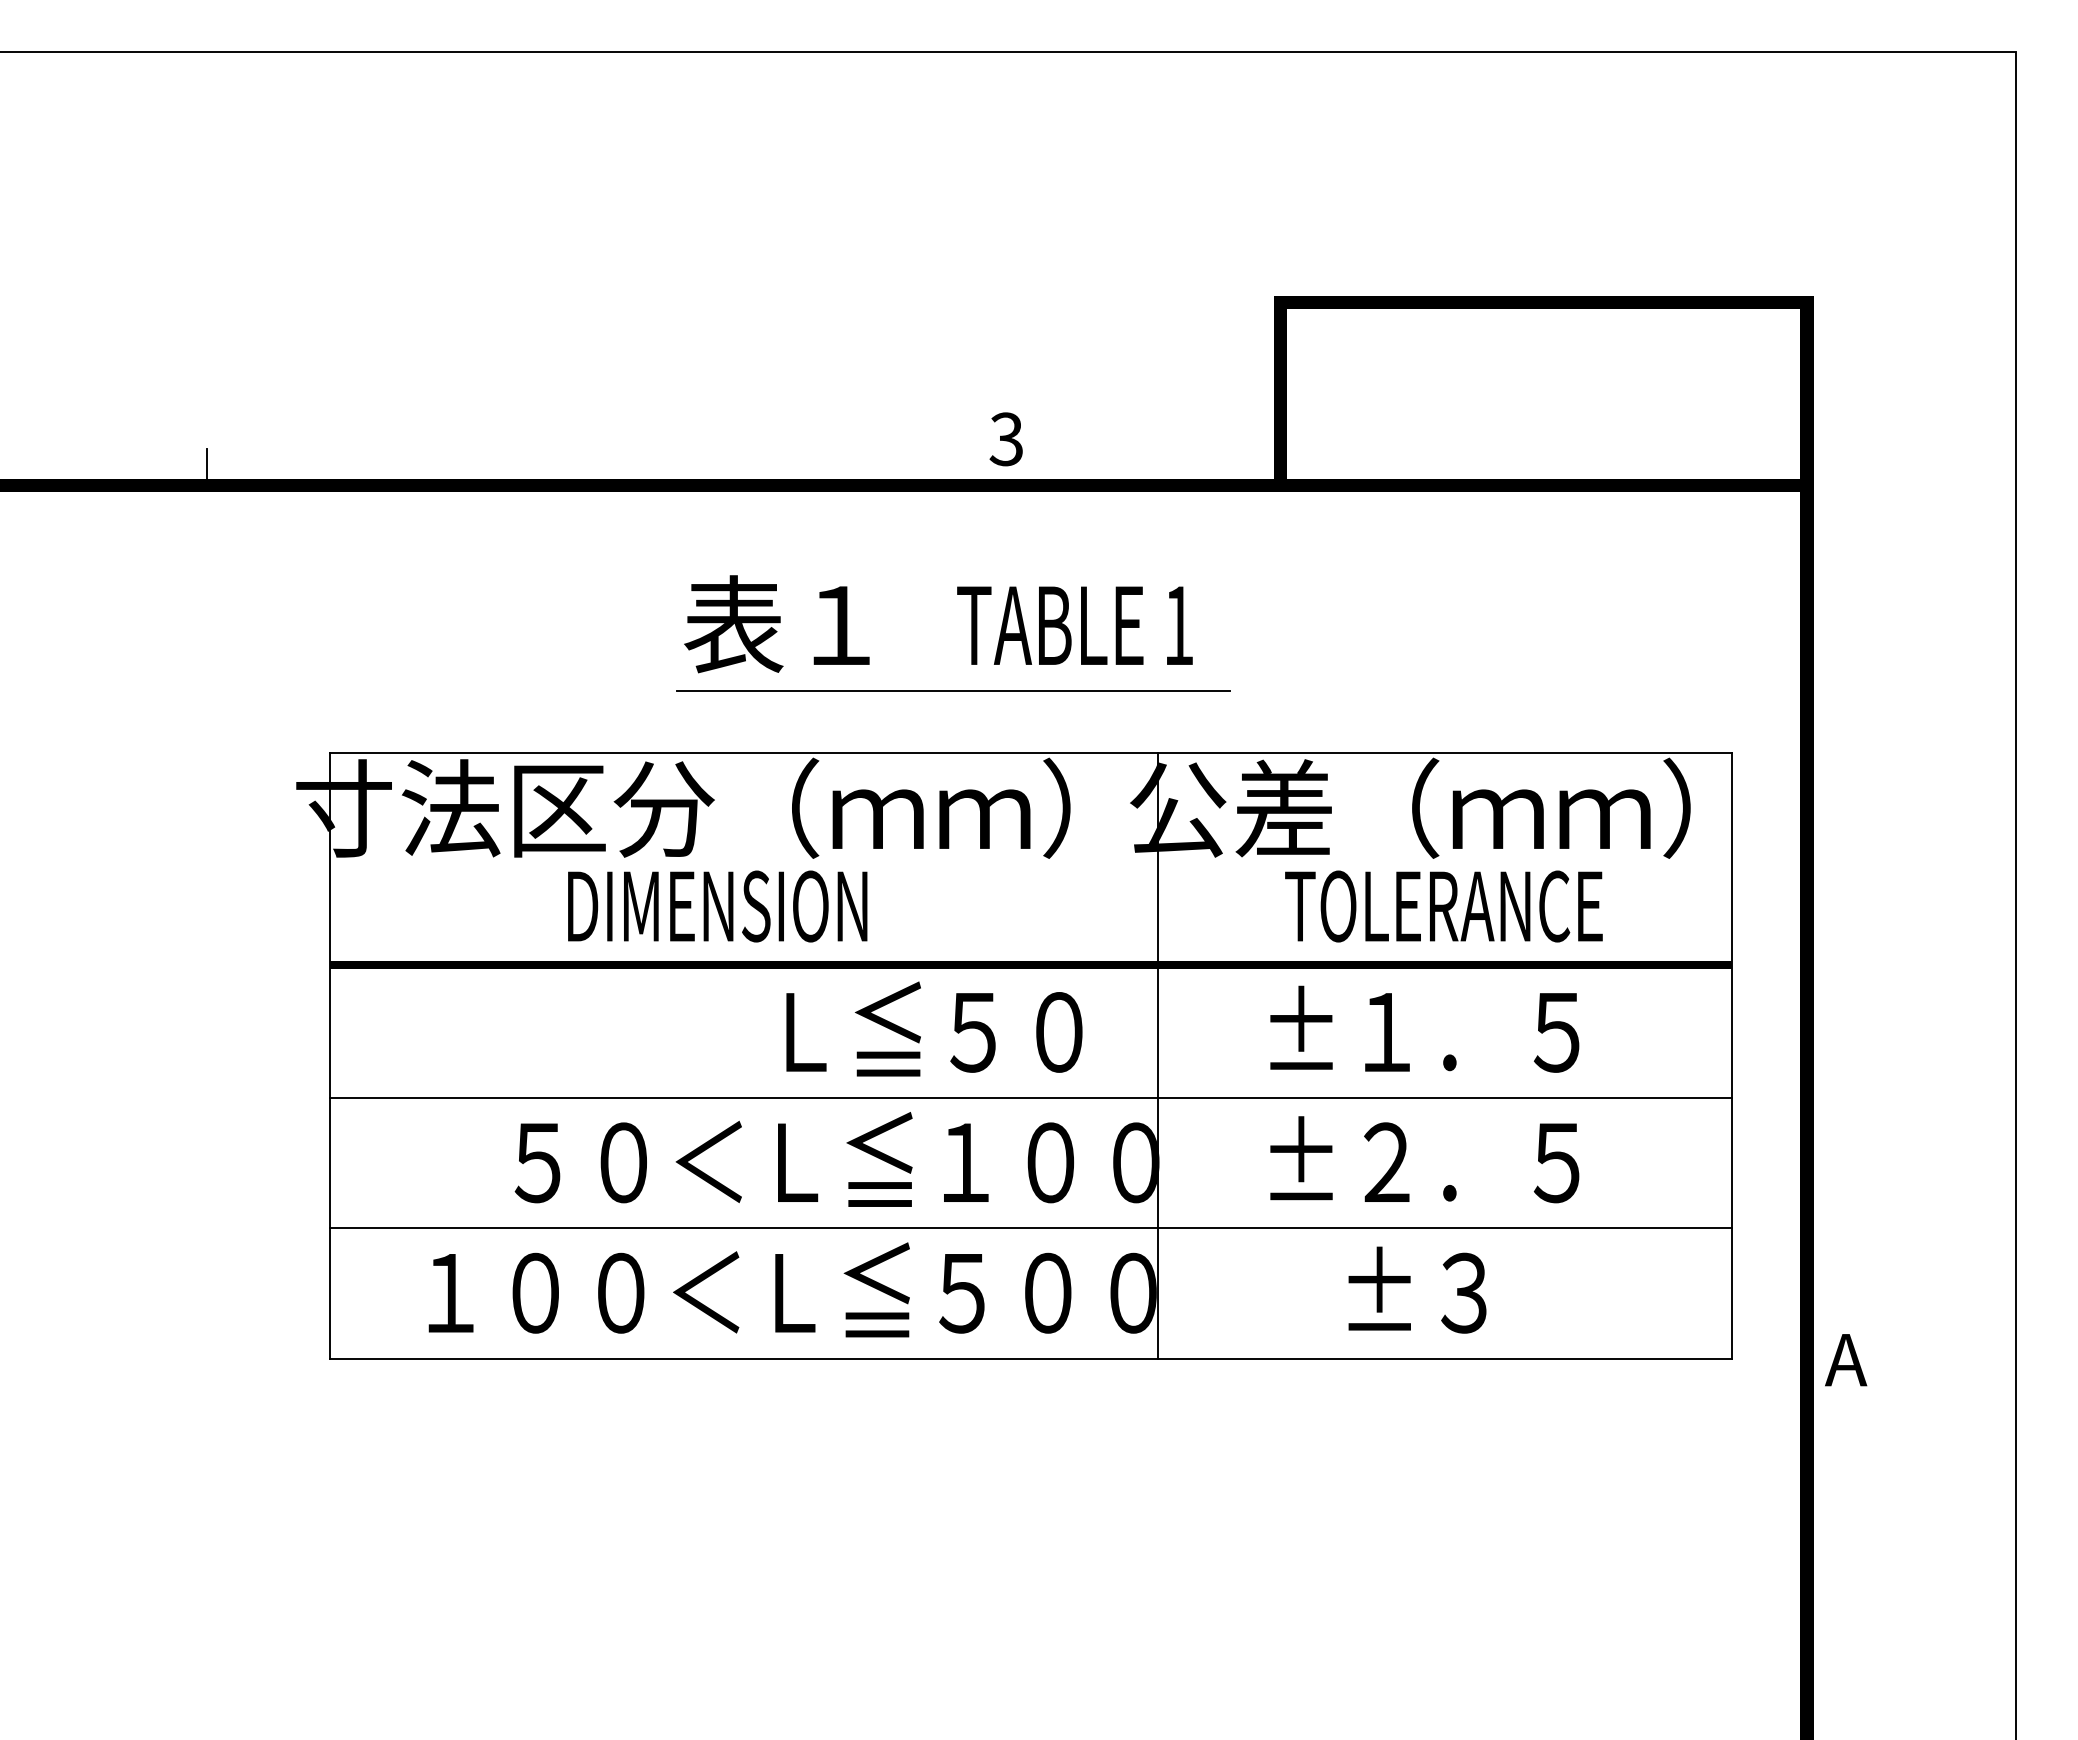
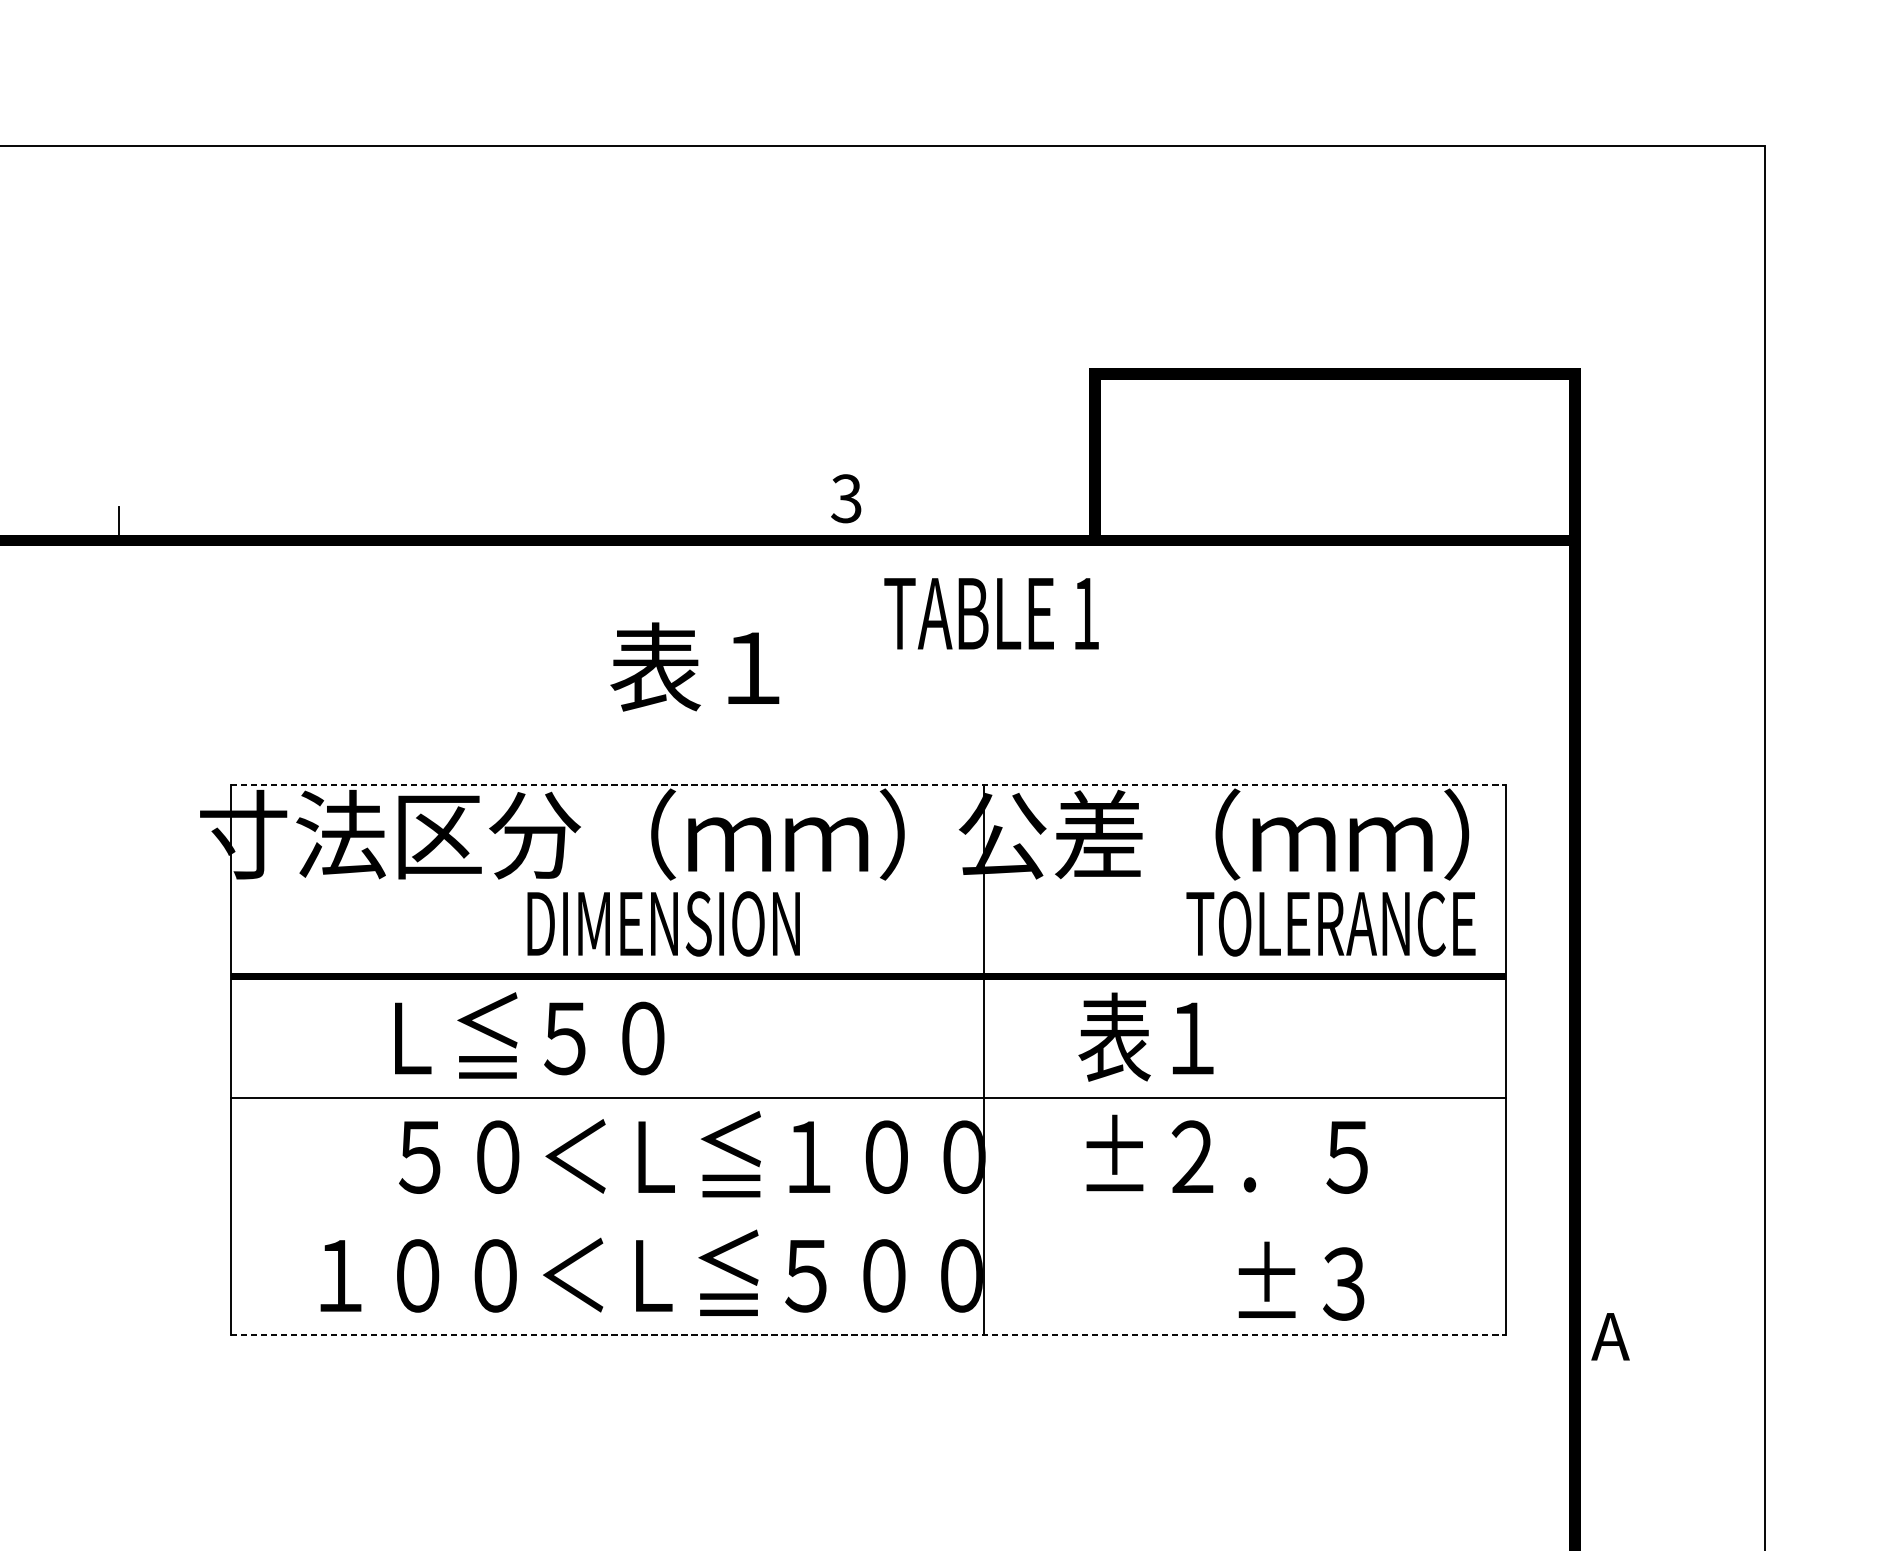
text: (776, 624) -> (694, 667), moved
text: (1074, 625) -> (991, 613), moved
line: (953, 690) -> (798, 727), removed
line: (1030, 753) -> (868, 784), solid -> dashed
text: (717, 906) -> (663, 923), moved
text: (1443, 906) -> (1330, 923), moved
text: (934, 1028) -> (529, 1034), moved
text: (1420, 1030) -> (1223, 1036), ±１．５ -> 表１
line: (1030, 1228) -> (868, 1216), removed
text: (1417, 1289) -> (1301, 1280), moved
line: (1030, 1358) -> (868, 1335), solid -> dashed

